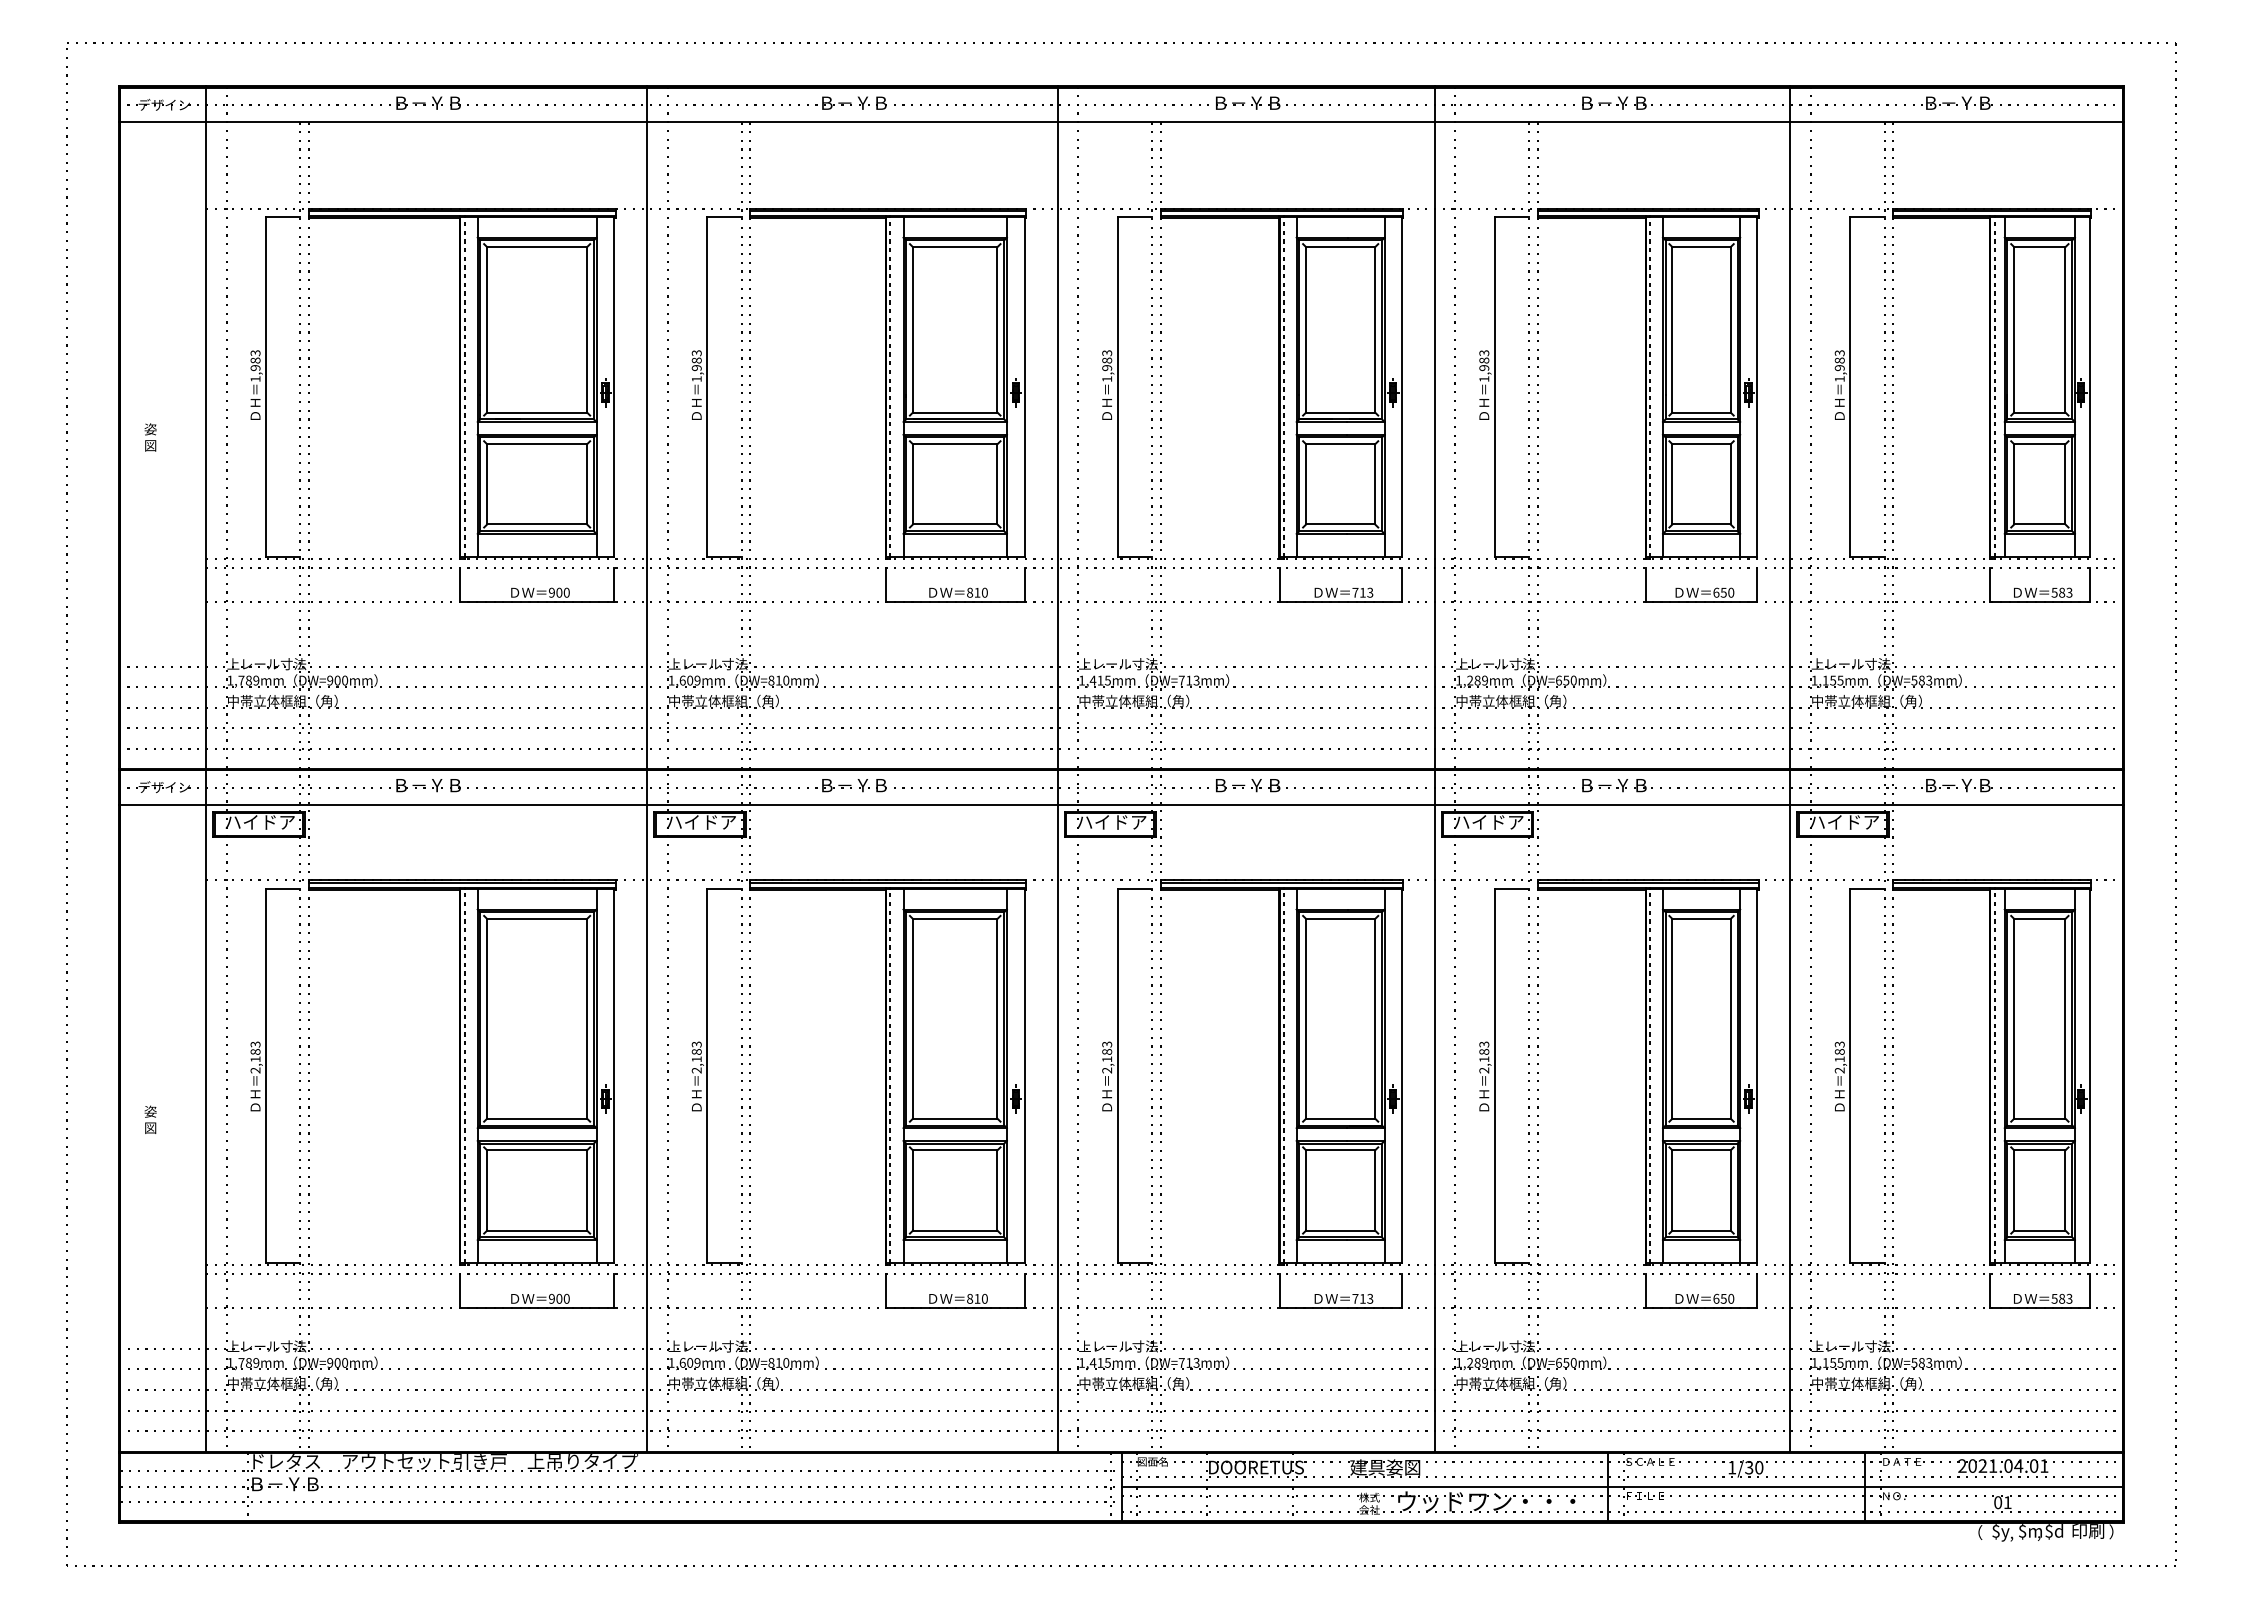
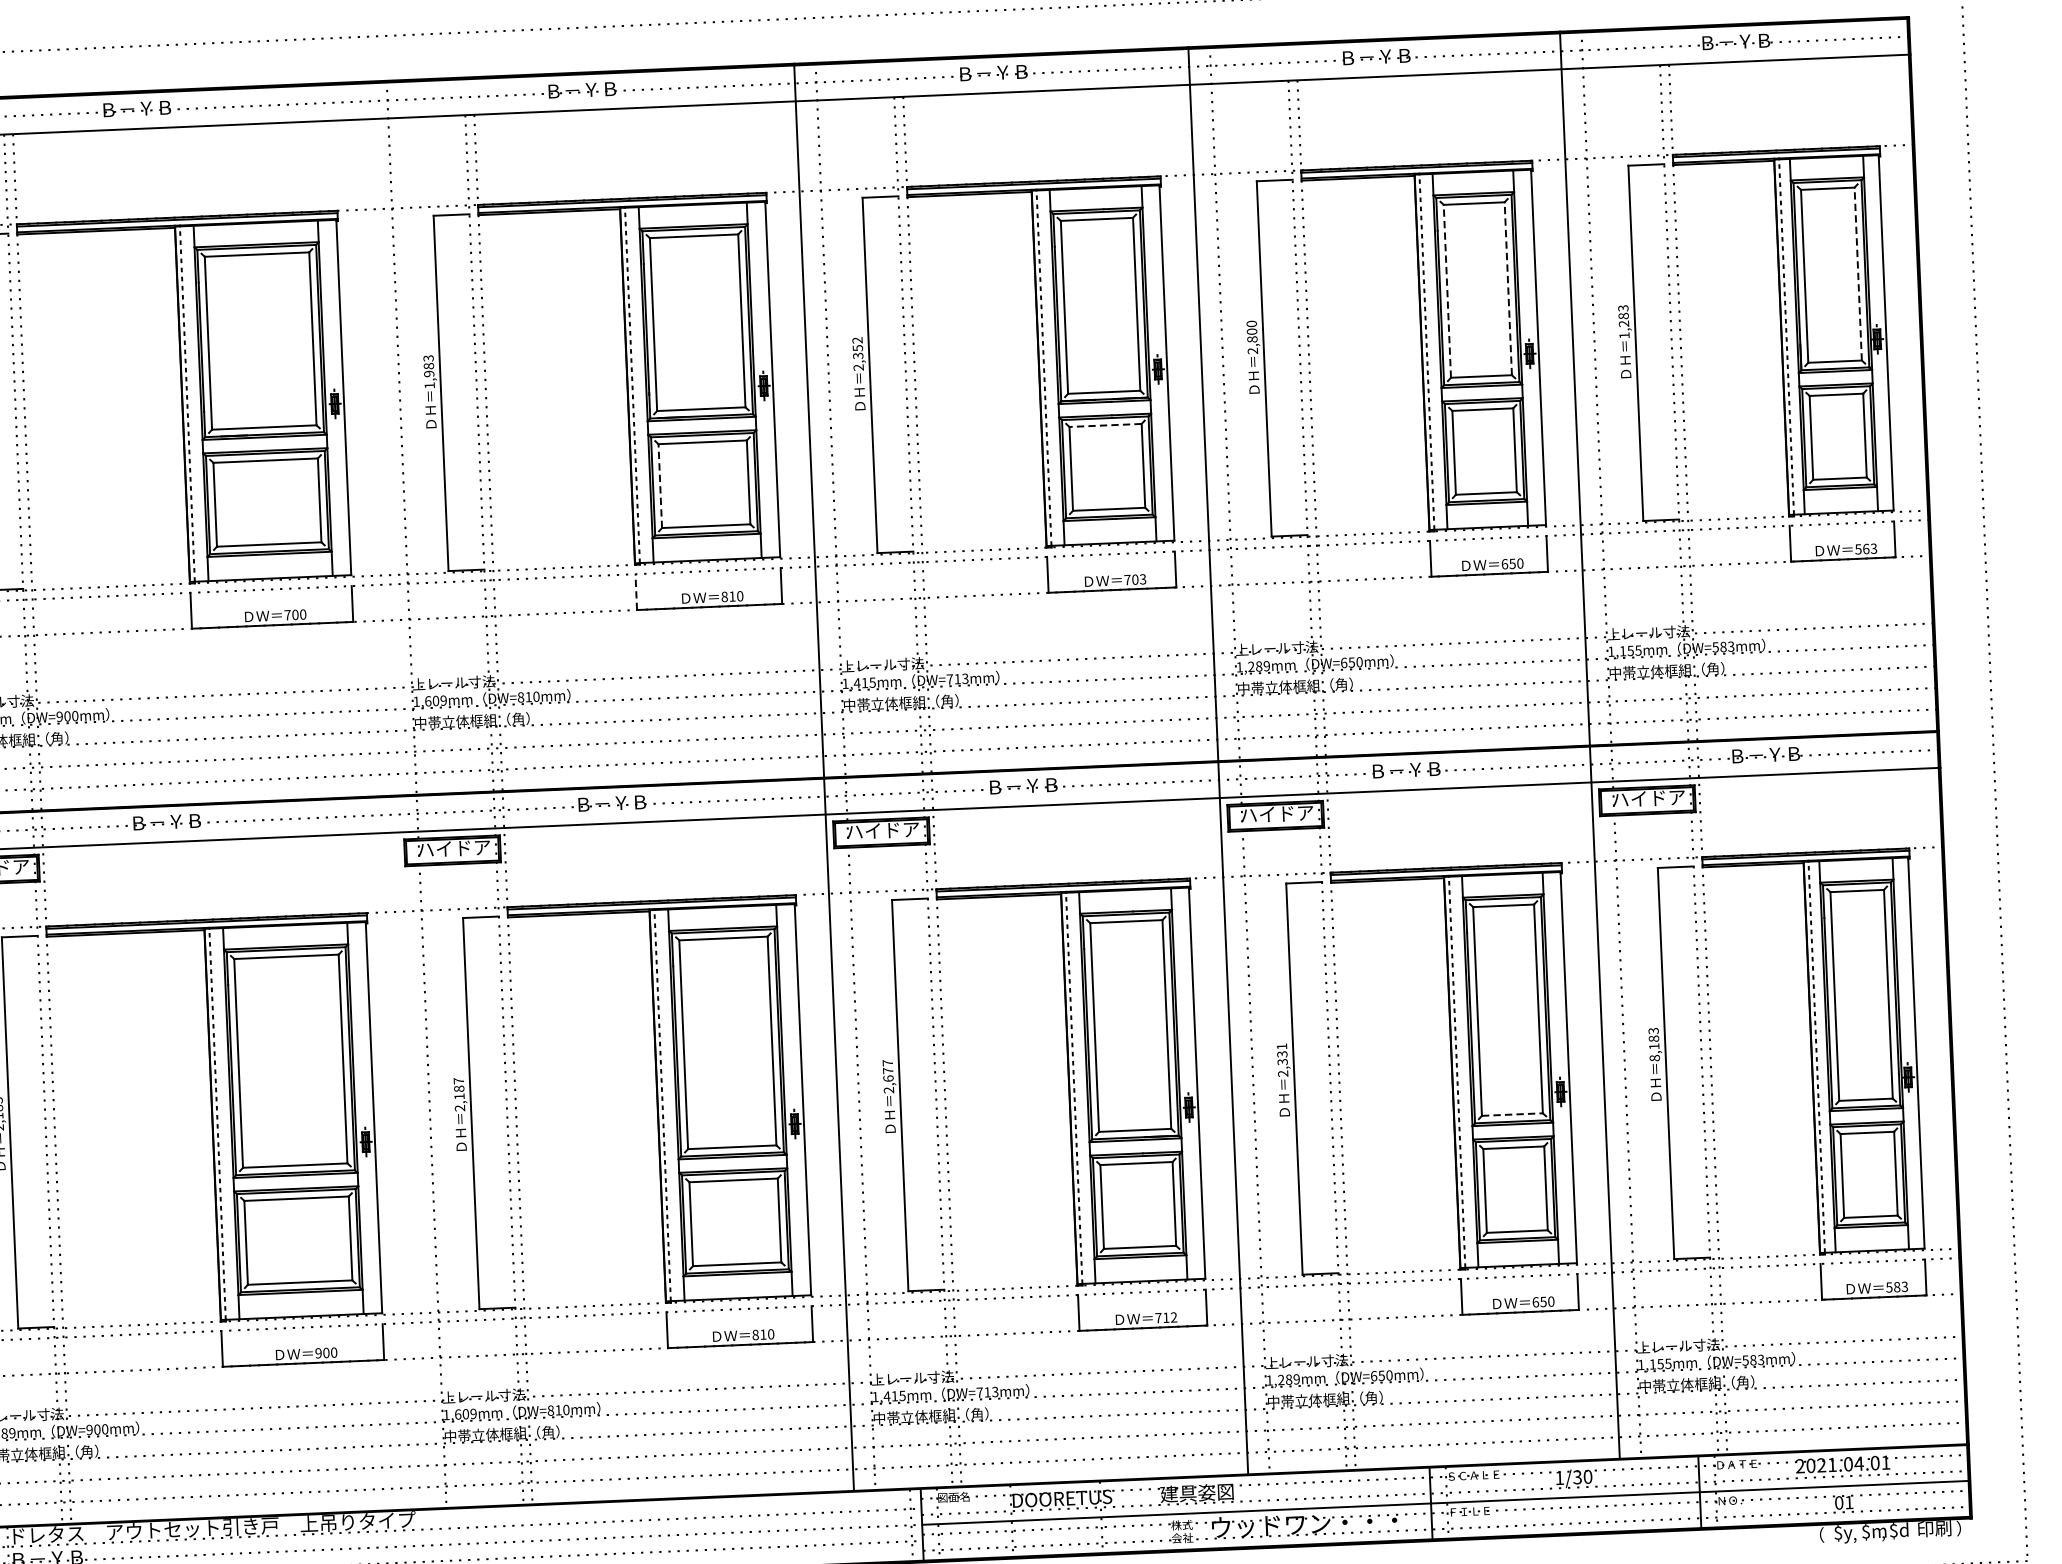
line: (1672, 329) -> (1447, 290), solid -> dashed
line: (1730, 329) -> (1508, 288), solid -> dashed
line: (2065, 329) -> (1858, 273), solid -> dashed
text: (1107, 366) -> (858, 354), 1,983 -> 2,352
text: (1484, 366) -> (1252, 337), 1,983 -> 2,800
text: (1839, 368) -> (1623, 324), 1,983 -> 1,283
line: (1340, 444) -> (1105, 425), solid -> dashed
line: (912, 483) -> (659, 485), solid -> dashed
line: (885, 584) -> (635, 591), solid -> dashed
text: (551, 592) -> (287, 614), 900 -> 700
text: (1362, 592) -> (1134, 579), 713 -> 703
text: (2062, 592) -> (1866, 548), 583 -> 563
line: (647, 768) -> (395, 794), removed
text: (696, 1044) -> (458, 1081), 2,183 -> 2,187
text: (1107, 1051) -> (888, 1070), 2,183 -> 2,677
text: (1484, 1051) -> (1282, 1053), 2,183 -> 2,331
text: (1839, 1070) -> (1654, 1058), 2,183 -> 8,183
line: (1702, 1118) -> (1513, 1114), solid -> dashed
text: (1370, 1299) -> (1174, 1318), 713 -> 712

